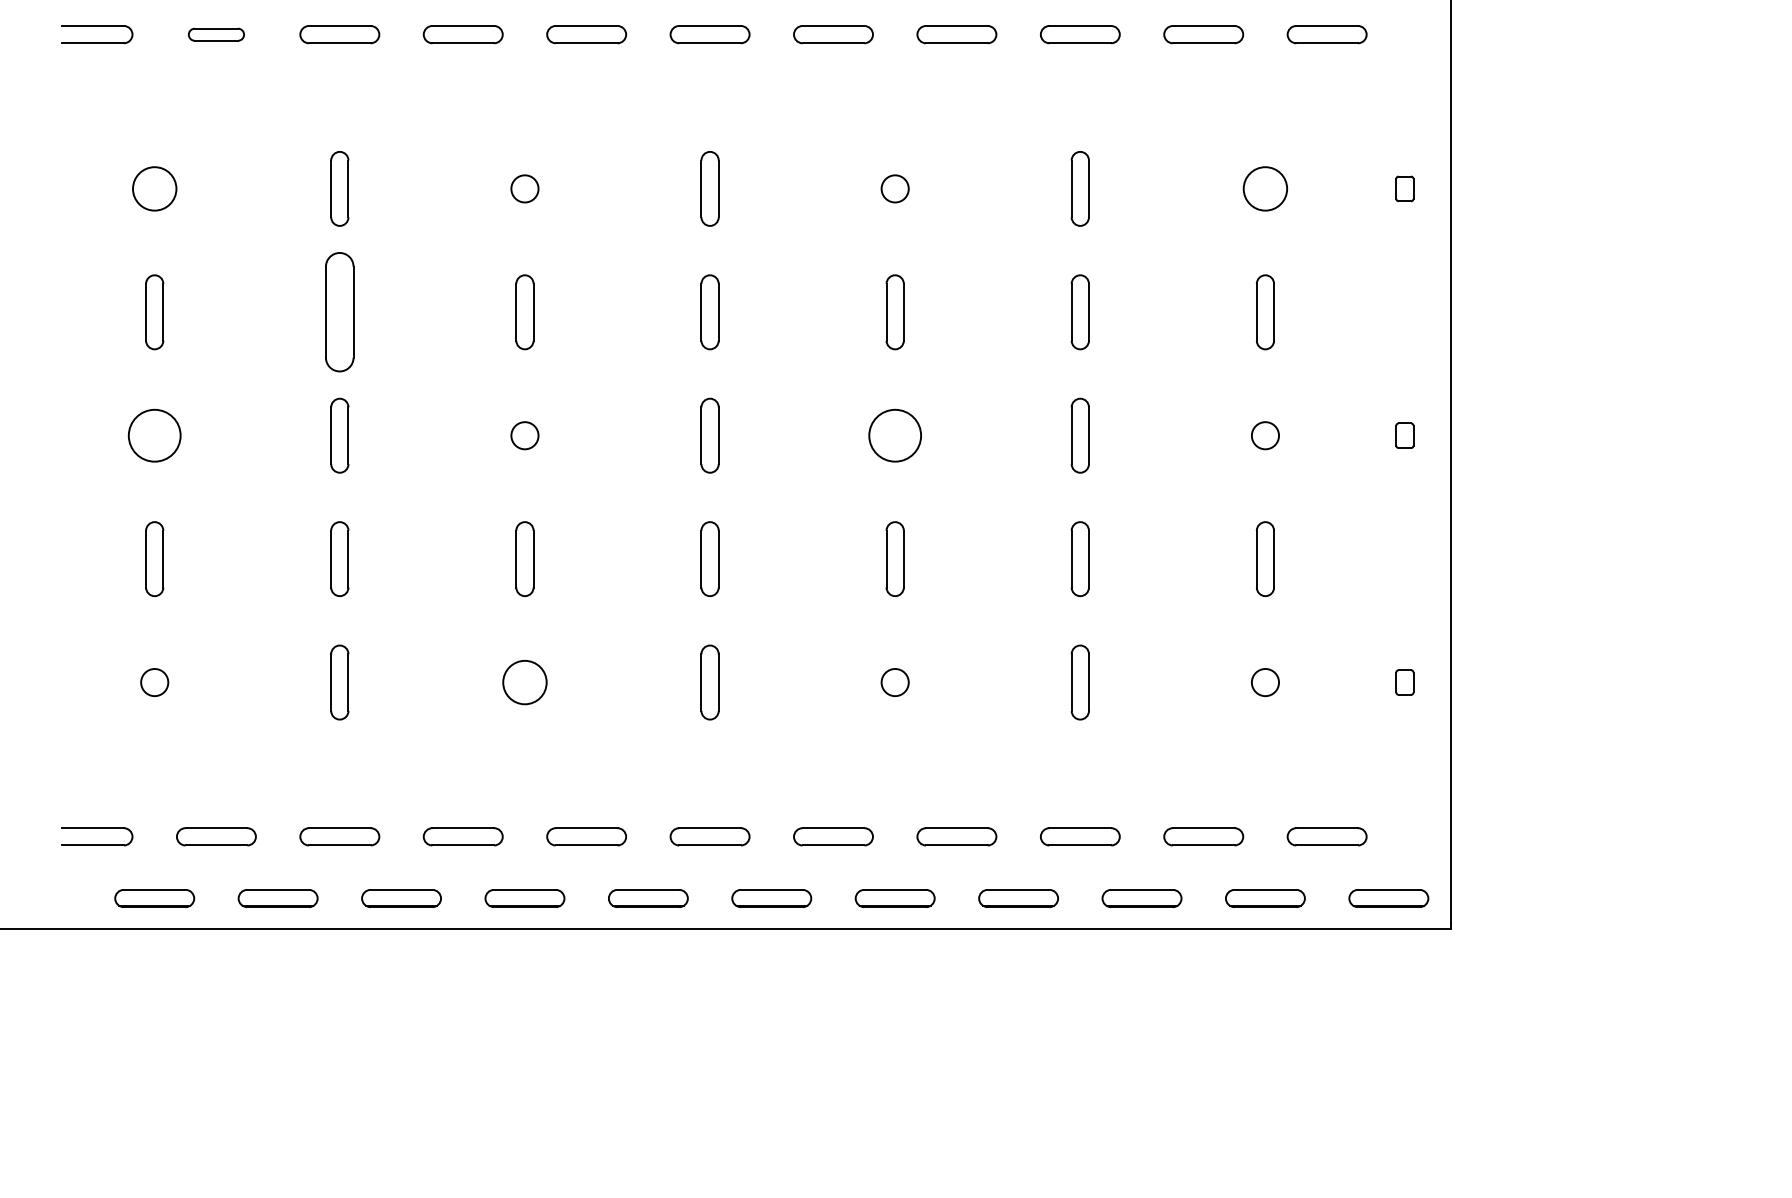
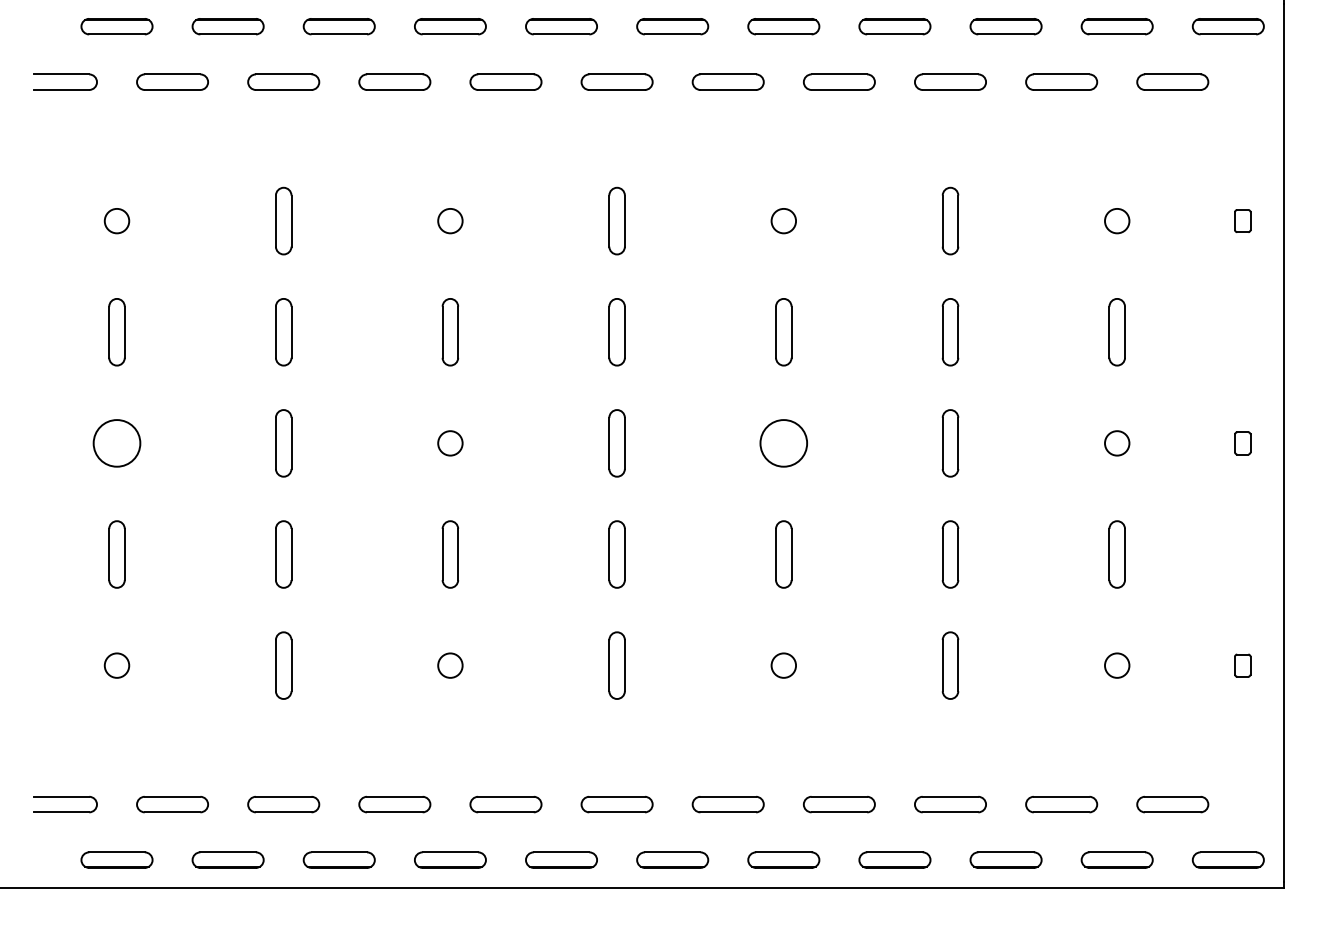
part: (216, 34) -> (172, 82), size x1.43
circle: (154, 188) -> (116, 220), size x0.62
circle: (1265, 188) -> (1117, 220), size x0.62
part: (339, 312) -> (283, 332), size x0.62
circle: (524, 682) -> (449, 665), size x0.62

